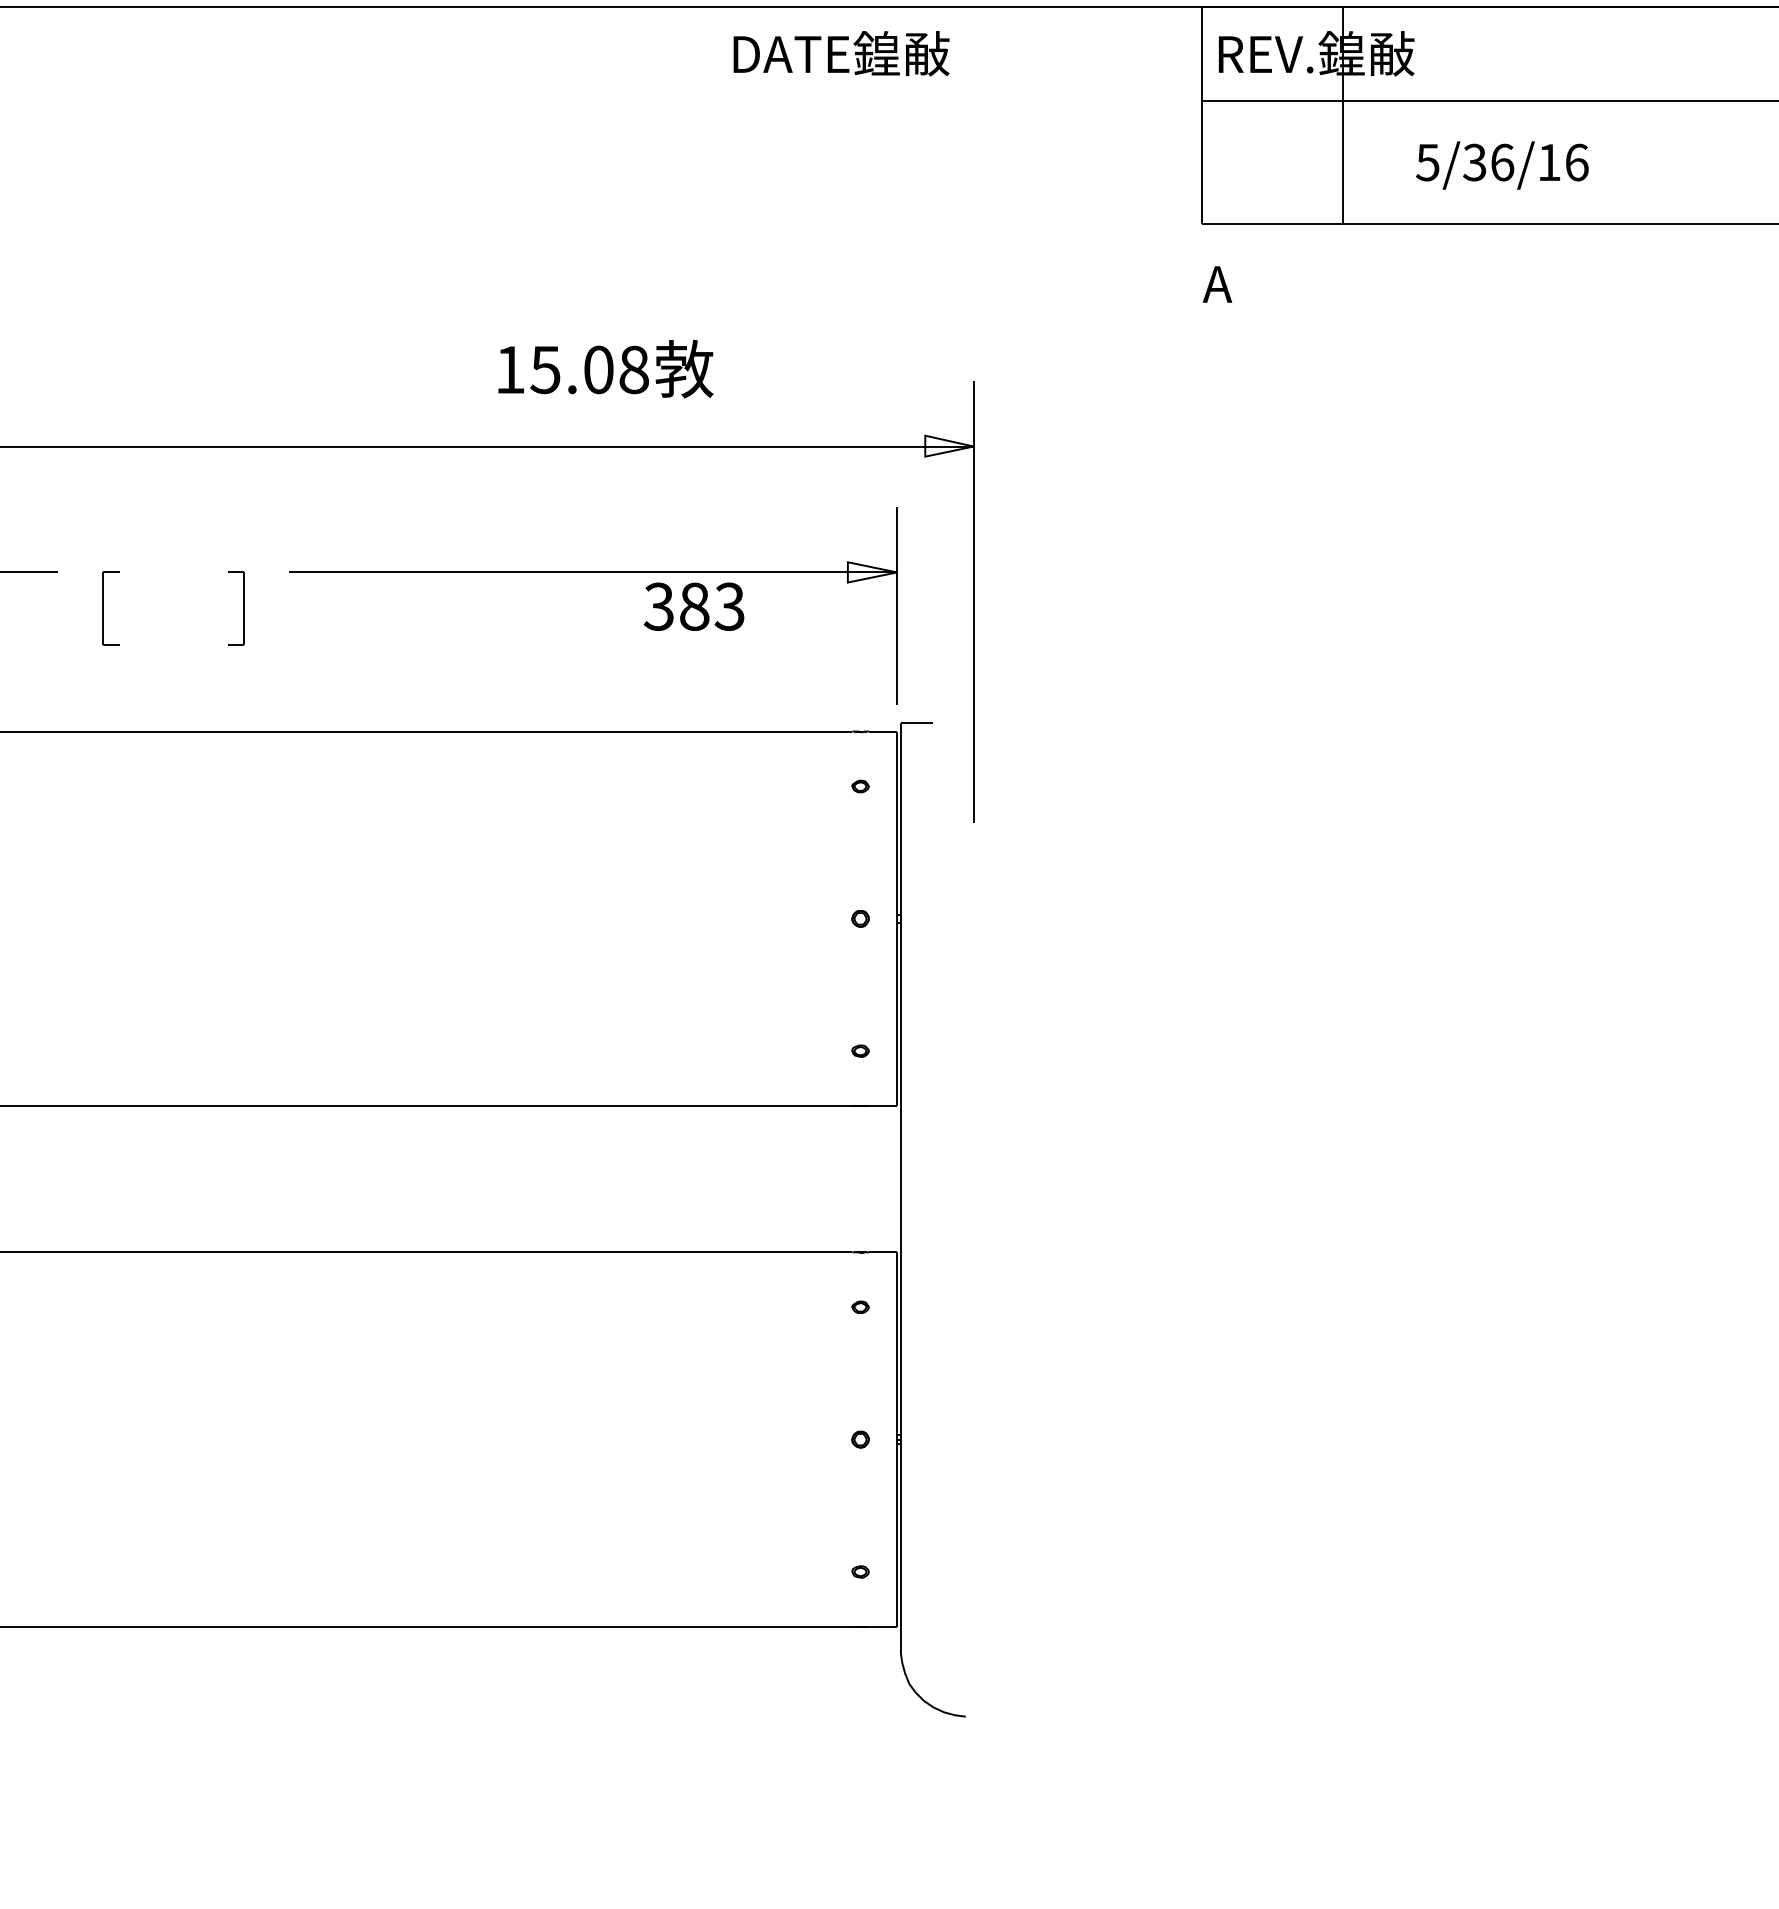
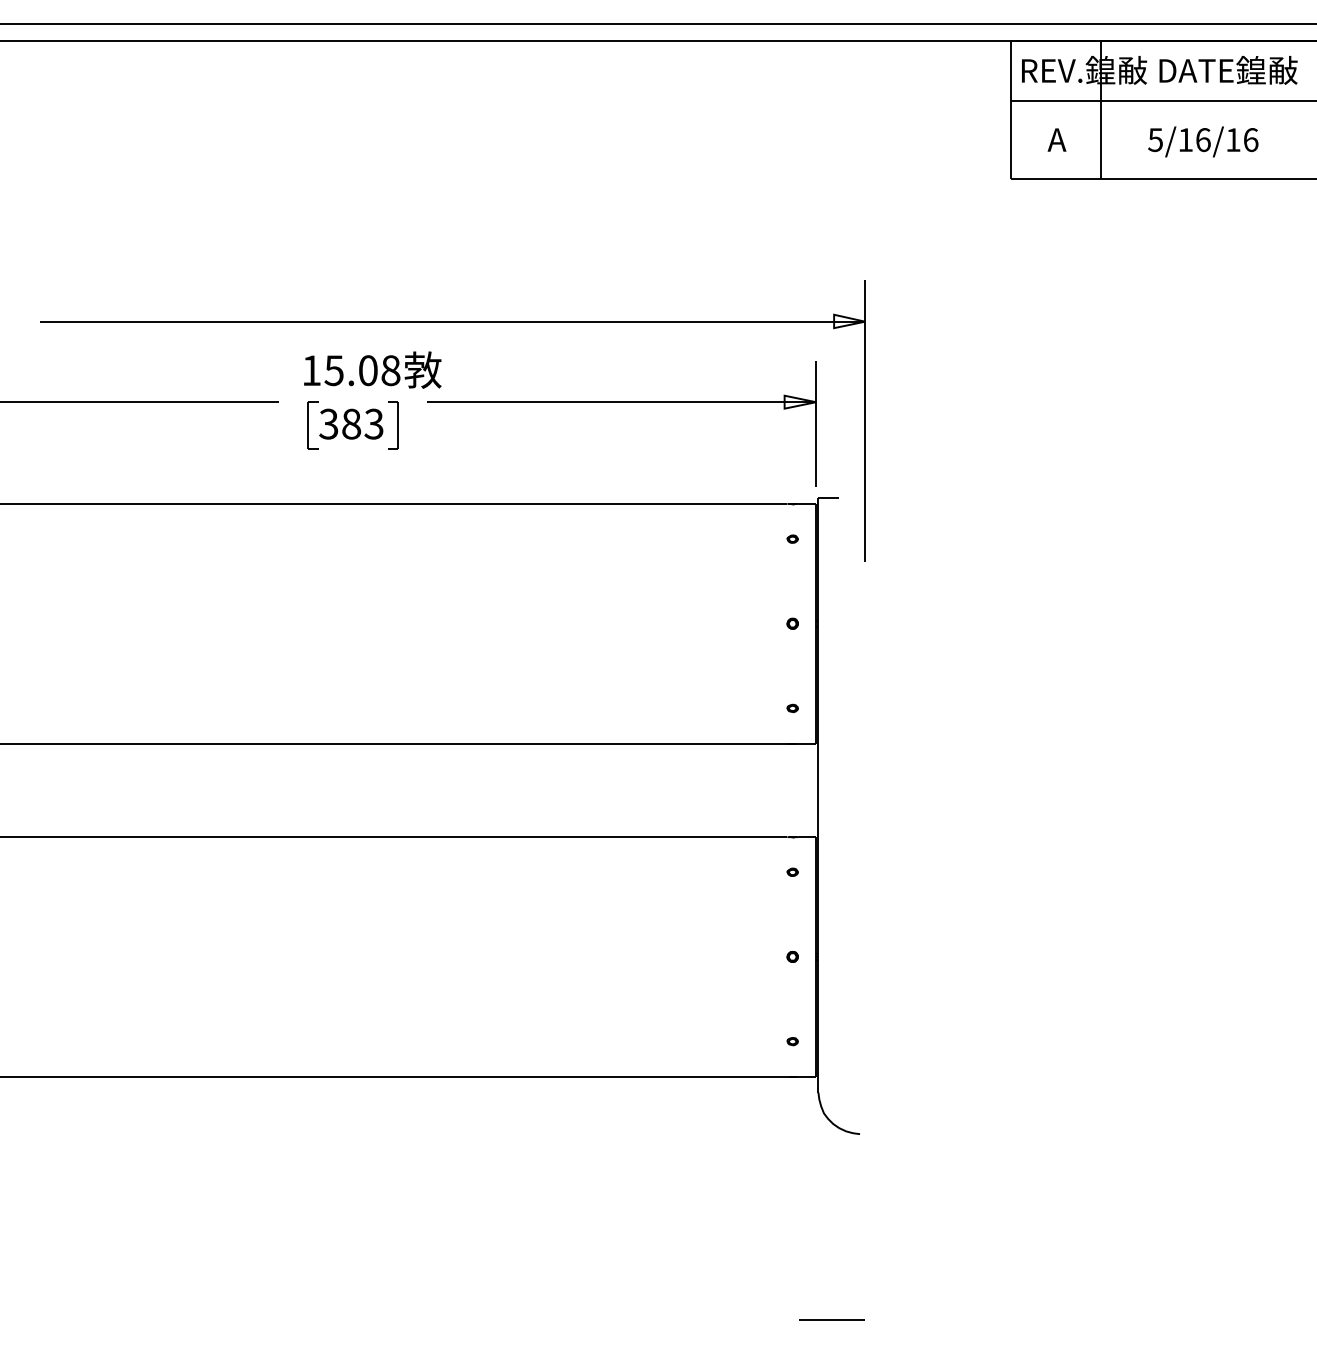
text: (841, 53) -> (1228, 70), moved
text: (1474, 163) -> (1185, 140), 5/36/16 -> 5/16/16
text: (1216, 283) -> (1056, 139), moved
text: (605, 368) -> (372, 369), moved
text: (694, 605) -> (351, 423), moved

